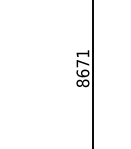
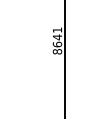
text: (82, 63) -> (57, 37), 8671 -> 8641

